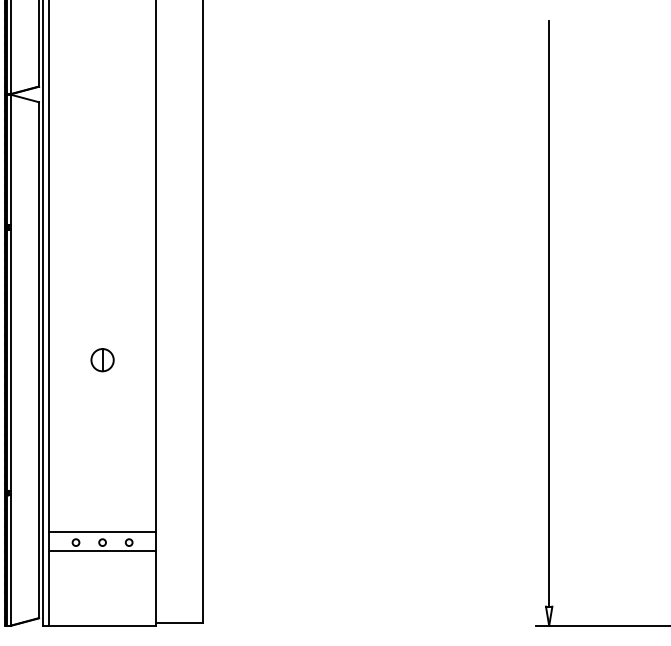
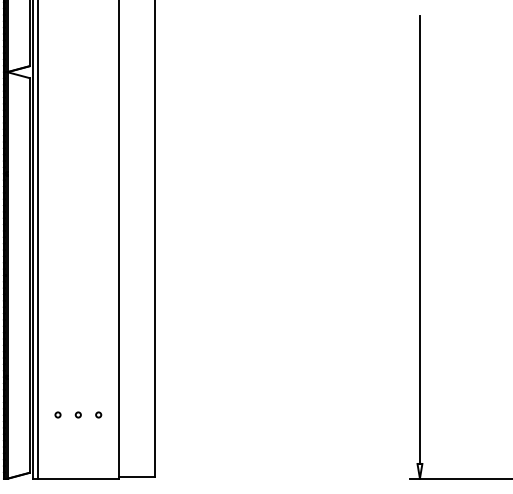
part: (102, 360) -> (78, 275), removed
line: (102, 532) -> (78, 407), removed
line: (102, 551) -> (78, 421), removed

